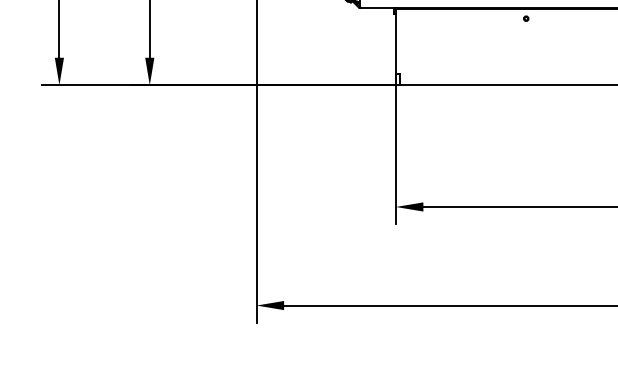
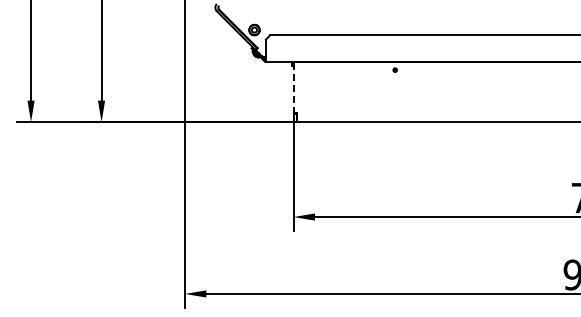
line: (395, 40) -> (293, 87), solid -> dashed

